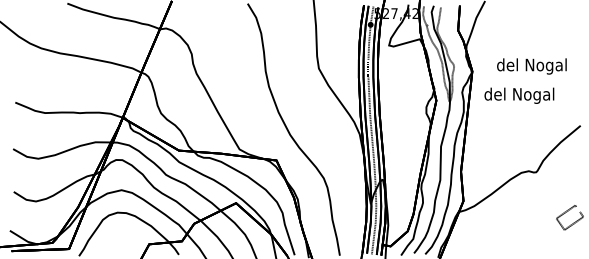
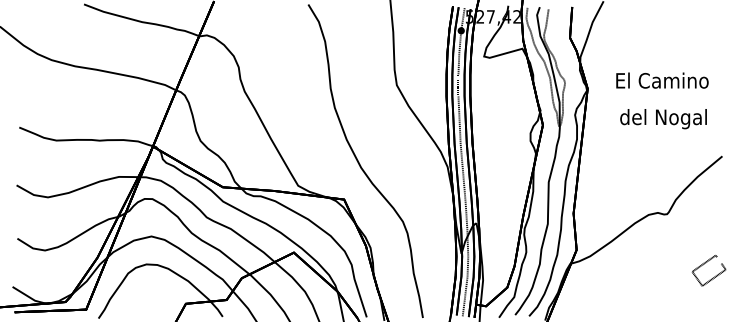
text: (532, 66) -> (662, 82), del Nogal -> El Camino
text: (519, 95) -> (663, 118), moved

